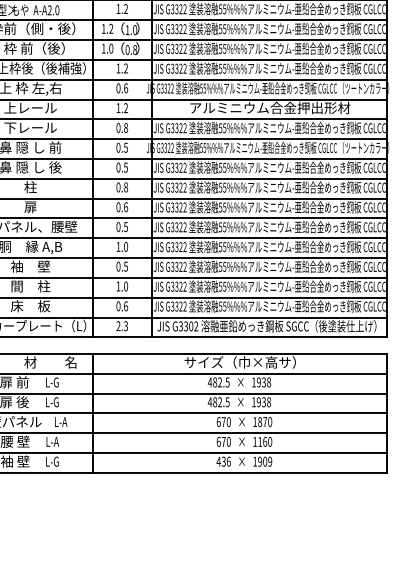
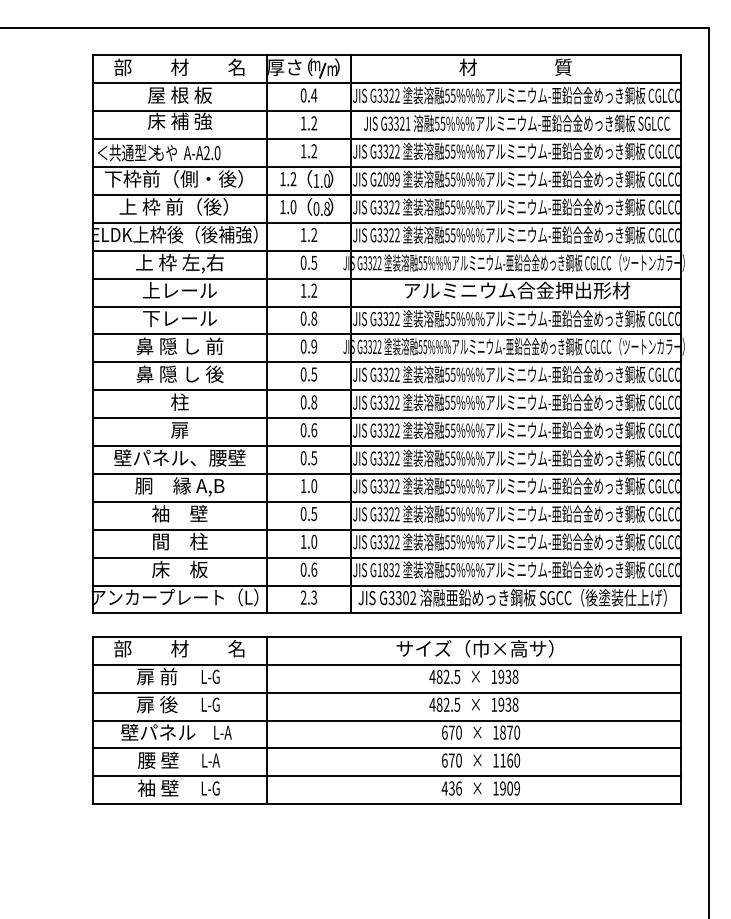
text: (178, 29) -> (388, 179), G3322 -> G2099
text: (126, 88) -> (314, 262), 0.6 -> 0.5
text: (126, 147) -> (314, 346), 0.5 -> 0.9
text: (176, 306) -> (385, 570), G3322 -> G1832

